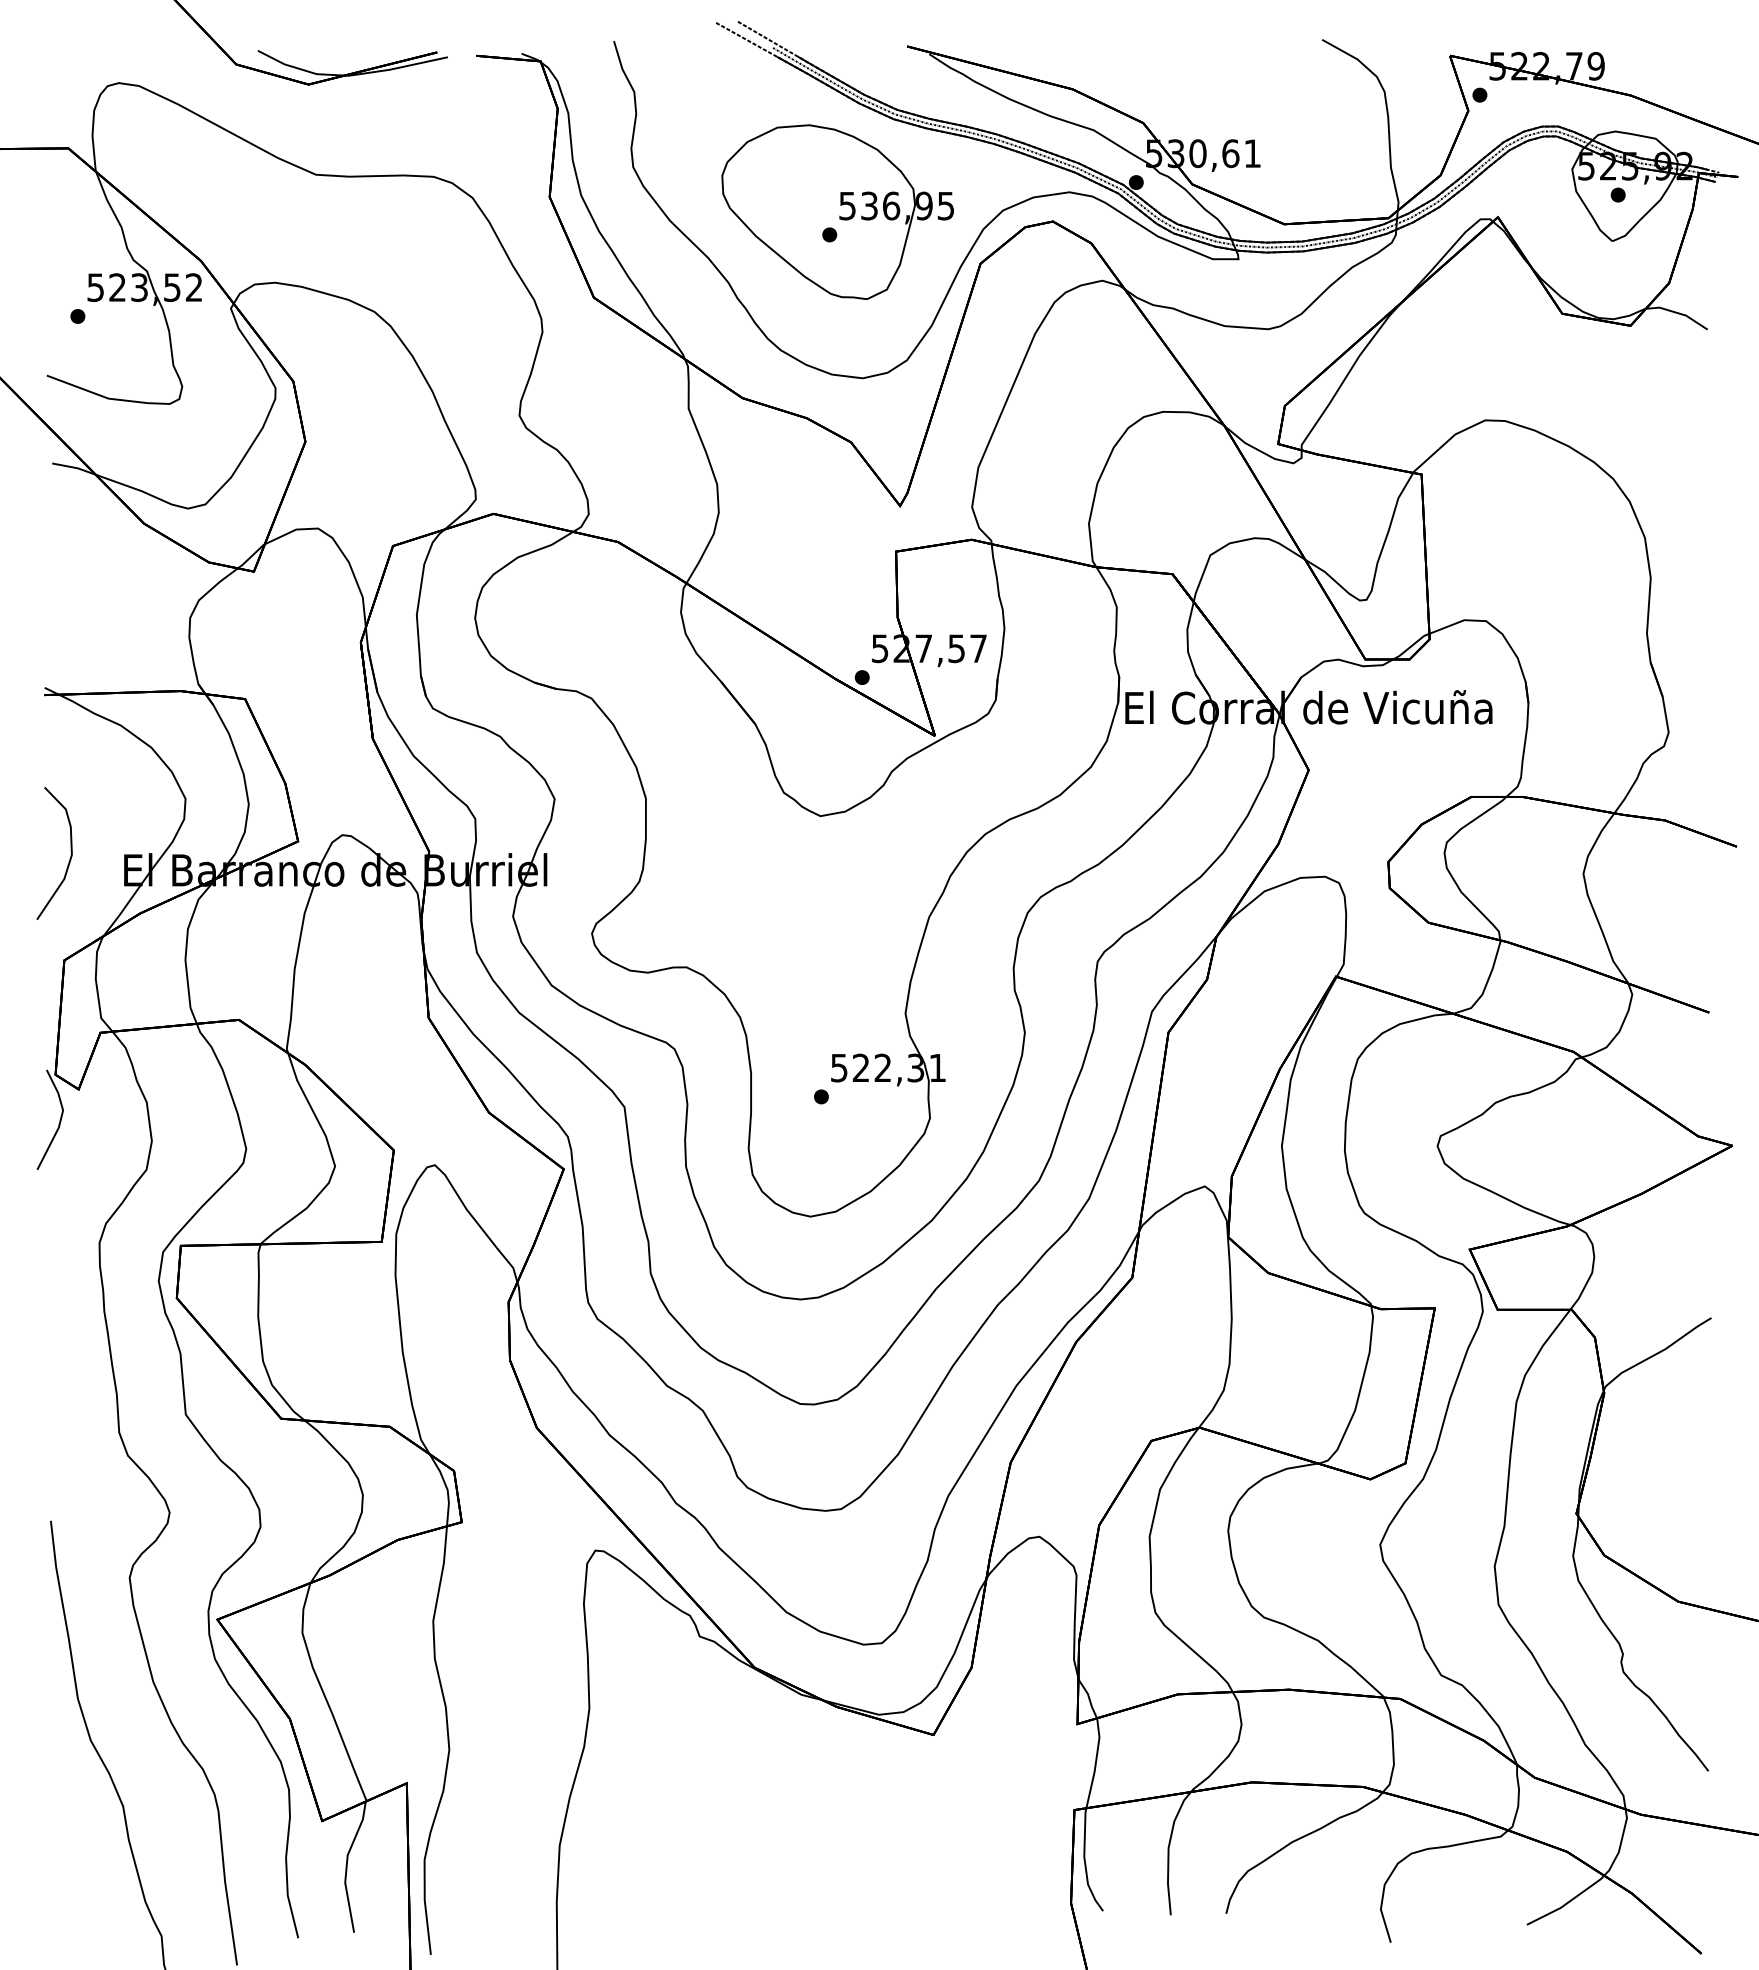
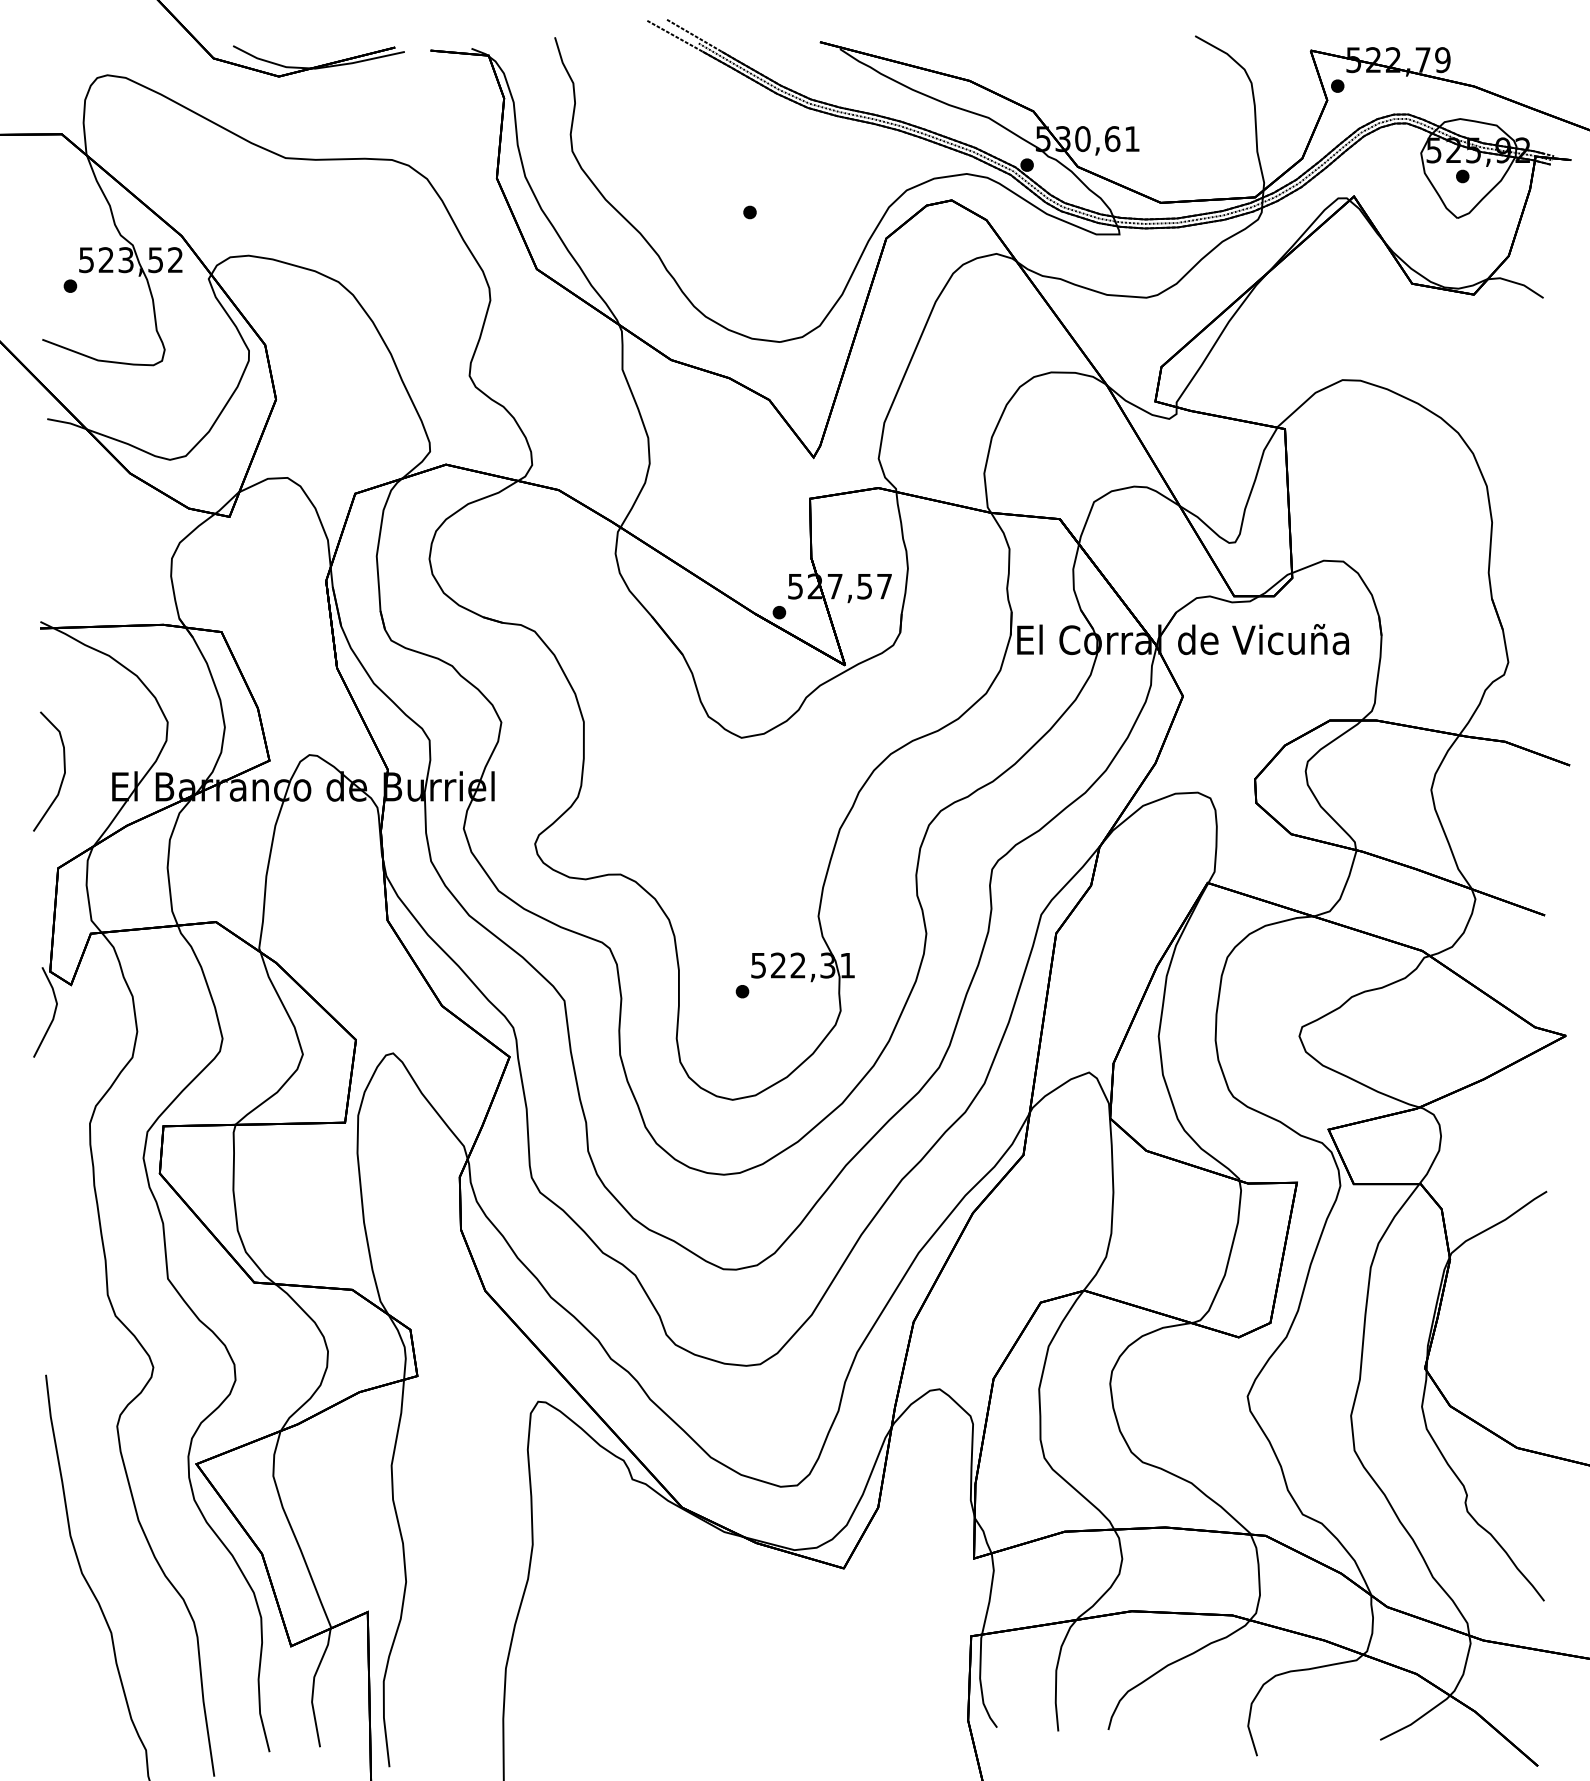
part: (838, 211) -> (757, 191), removed

